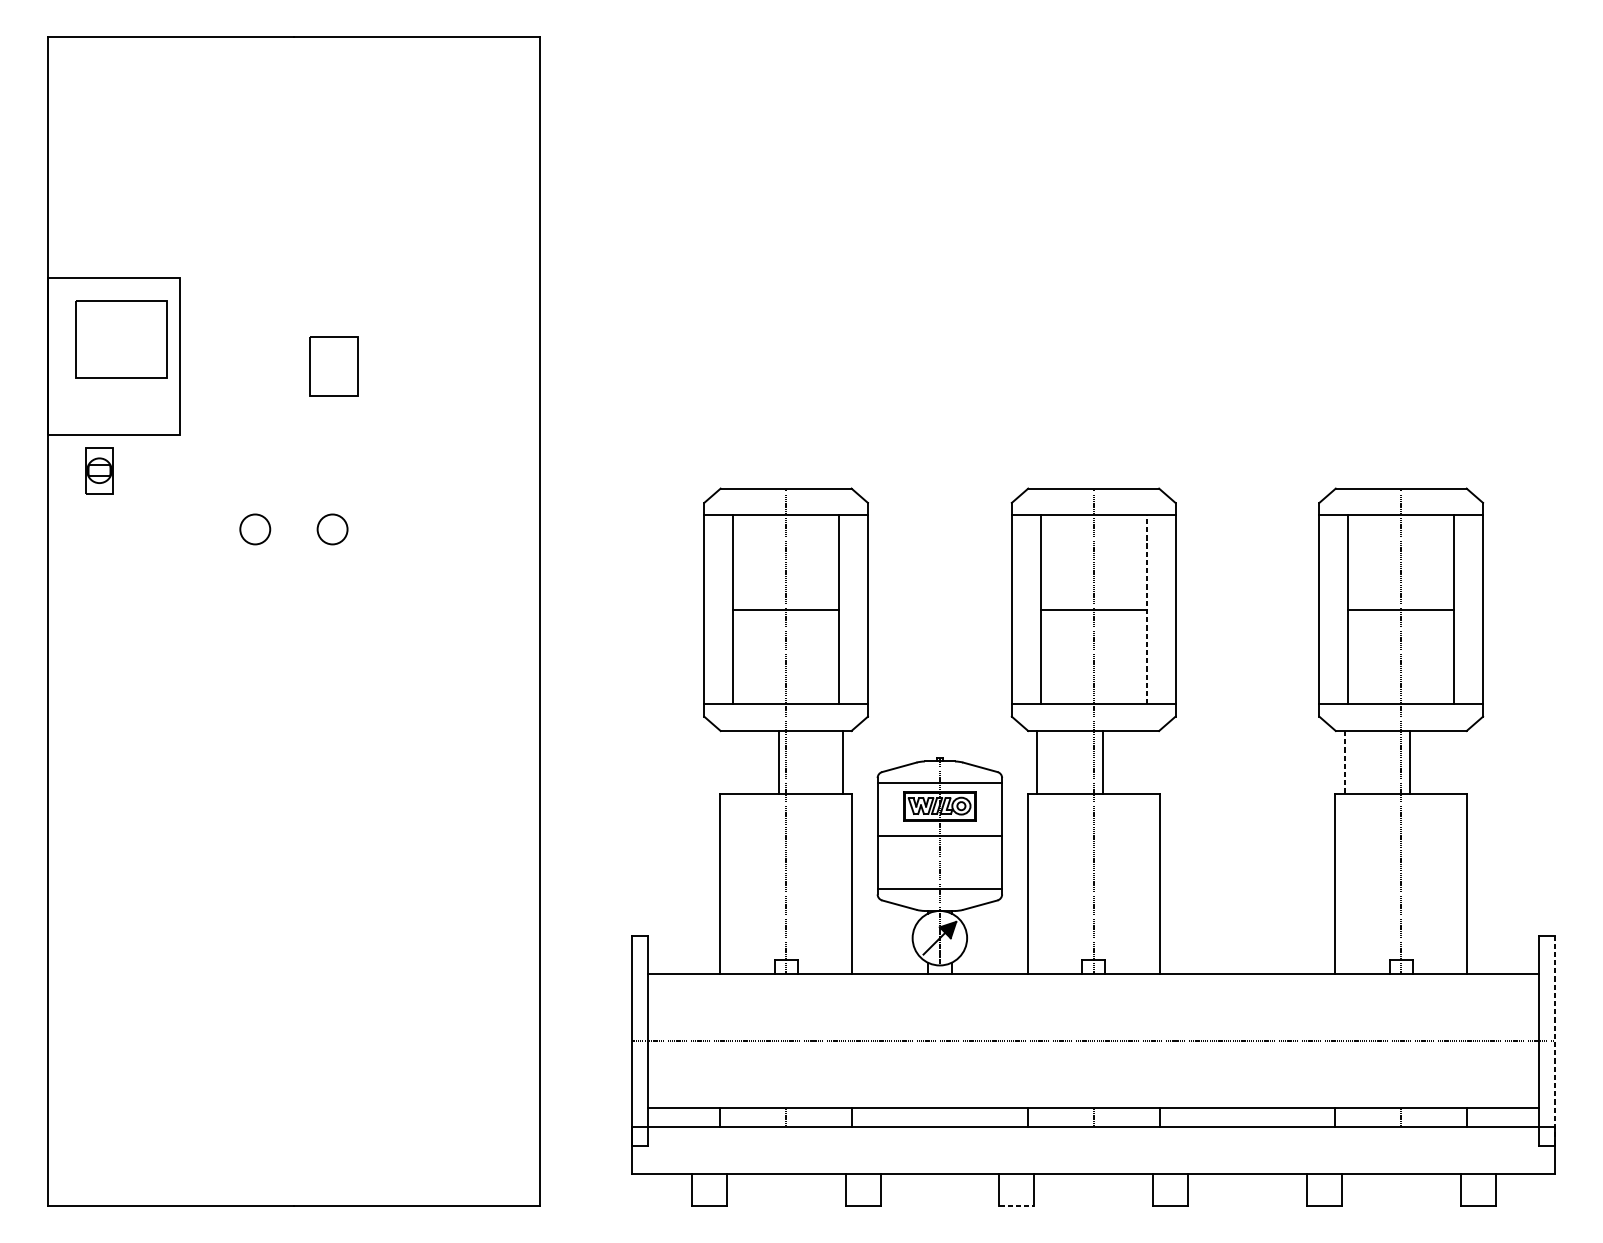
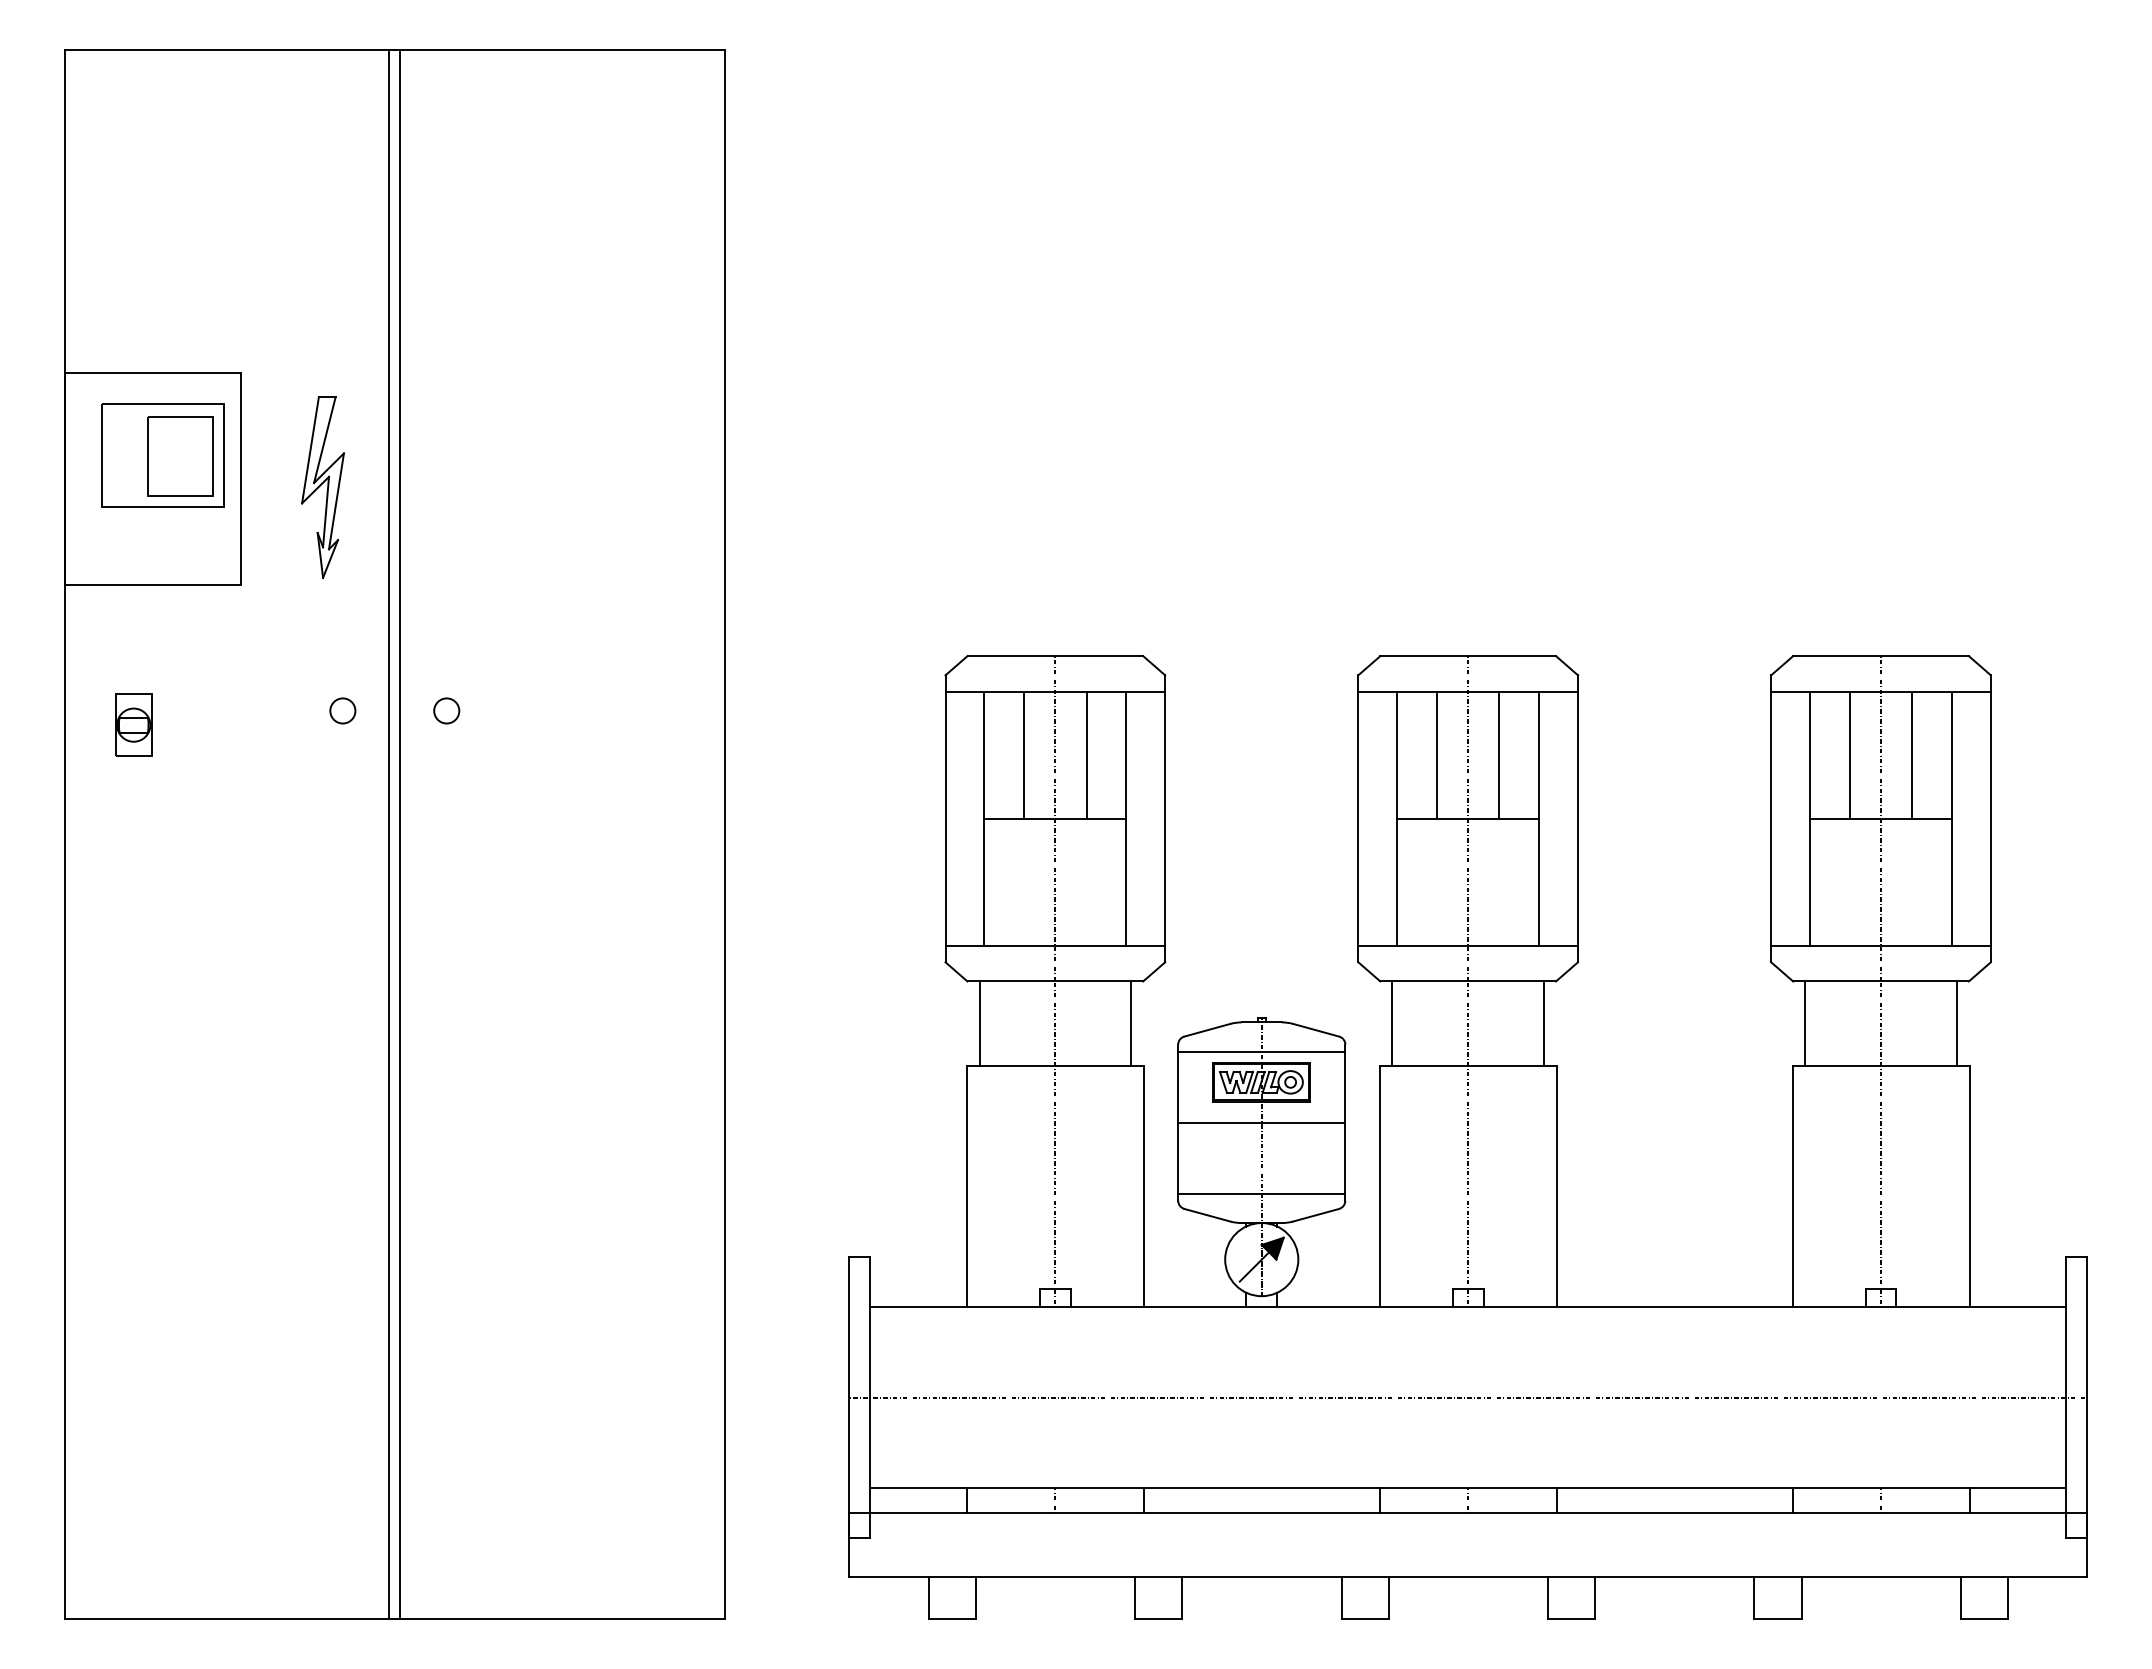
part: (240, 362) -> (322, 487), added
part: (334, 366) -> (180, 456), moved
part: (99, 470) -> (133, 724), moved
circle: (255, 529) -> (342, 710), size x0.62
circle: (332, 529) -> (446, 710), size x0.62
line: (763, 561) -> (1024, 754), added
line: (809, 561) -> (1086, 754), added
line: (1070, 561) -> (1436, 754), added
line: (1117, 561) -> (1499, 754), added
line: (1377, 561) -> (1849, 754), added
line: (1424, 561) -> (1912, 754), added
line: (1146, 609) -> (1539, 818), dashed -> solid
line: (290, 621) -> (389, 834), added
line: (298, 621) -> (400, 834), added
line: (778, 762) -> (979, 1023), moved
line: (1102, 762) -> (1544, 1023), moved
line: (1409, 762) -> (1956, 1023), moved
line: (1344, 763) -> (1805, 1024), dashed -> solid
line: (1555, 1040) -> (2087, 1397), dashed -> solid
line: (1017, 1205) -> (1365, 1618), dashed -> solid

